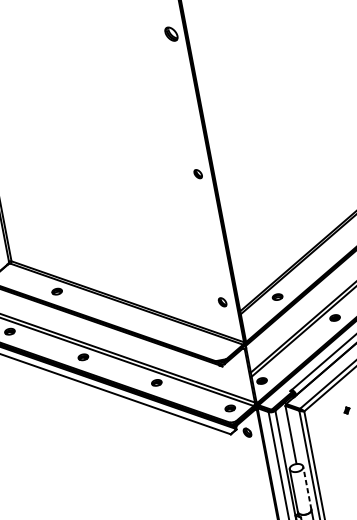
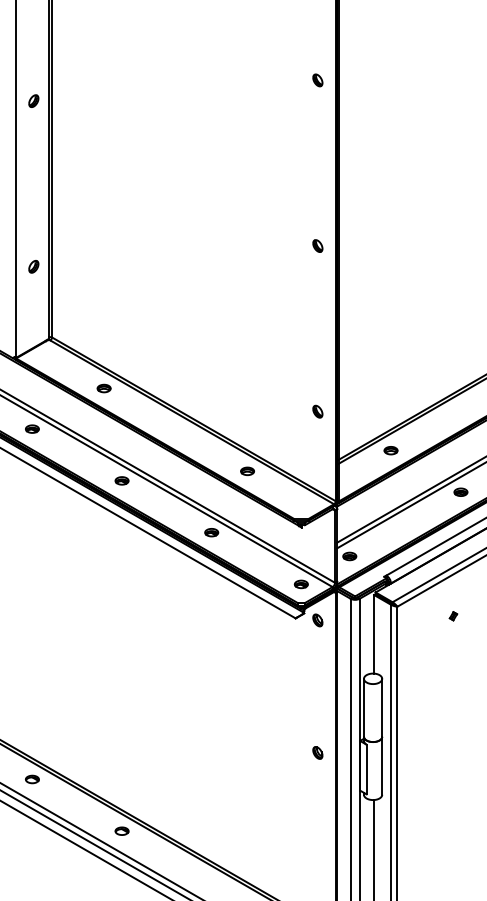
part: (171, 34) -> (317, 80), size x0.62
part: (197, 173) -> (317, 245), moved
part: (222, 302) -> (317, 411), moved
part: (174, 331) -> (247, 470), added
line: (307, 487) -> (382, 707), dashed -> solid

